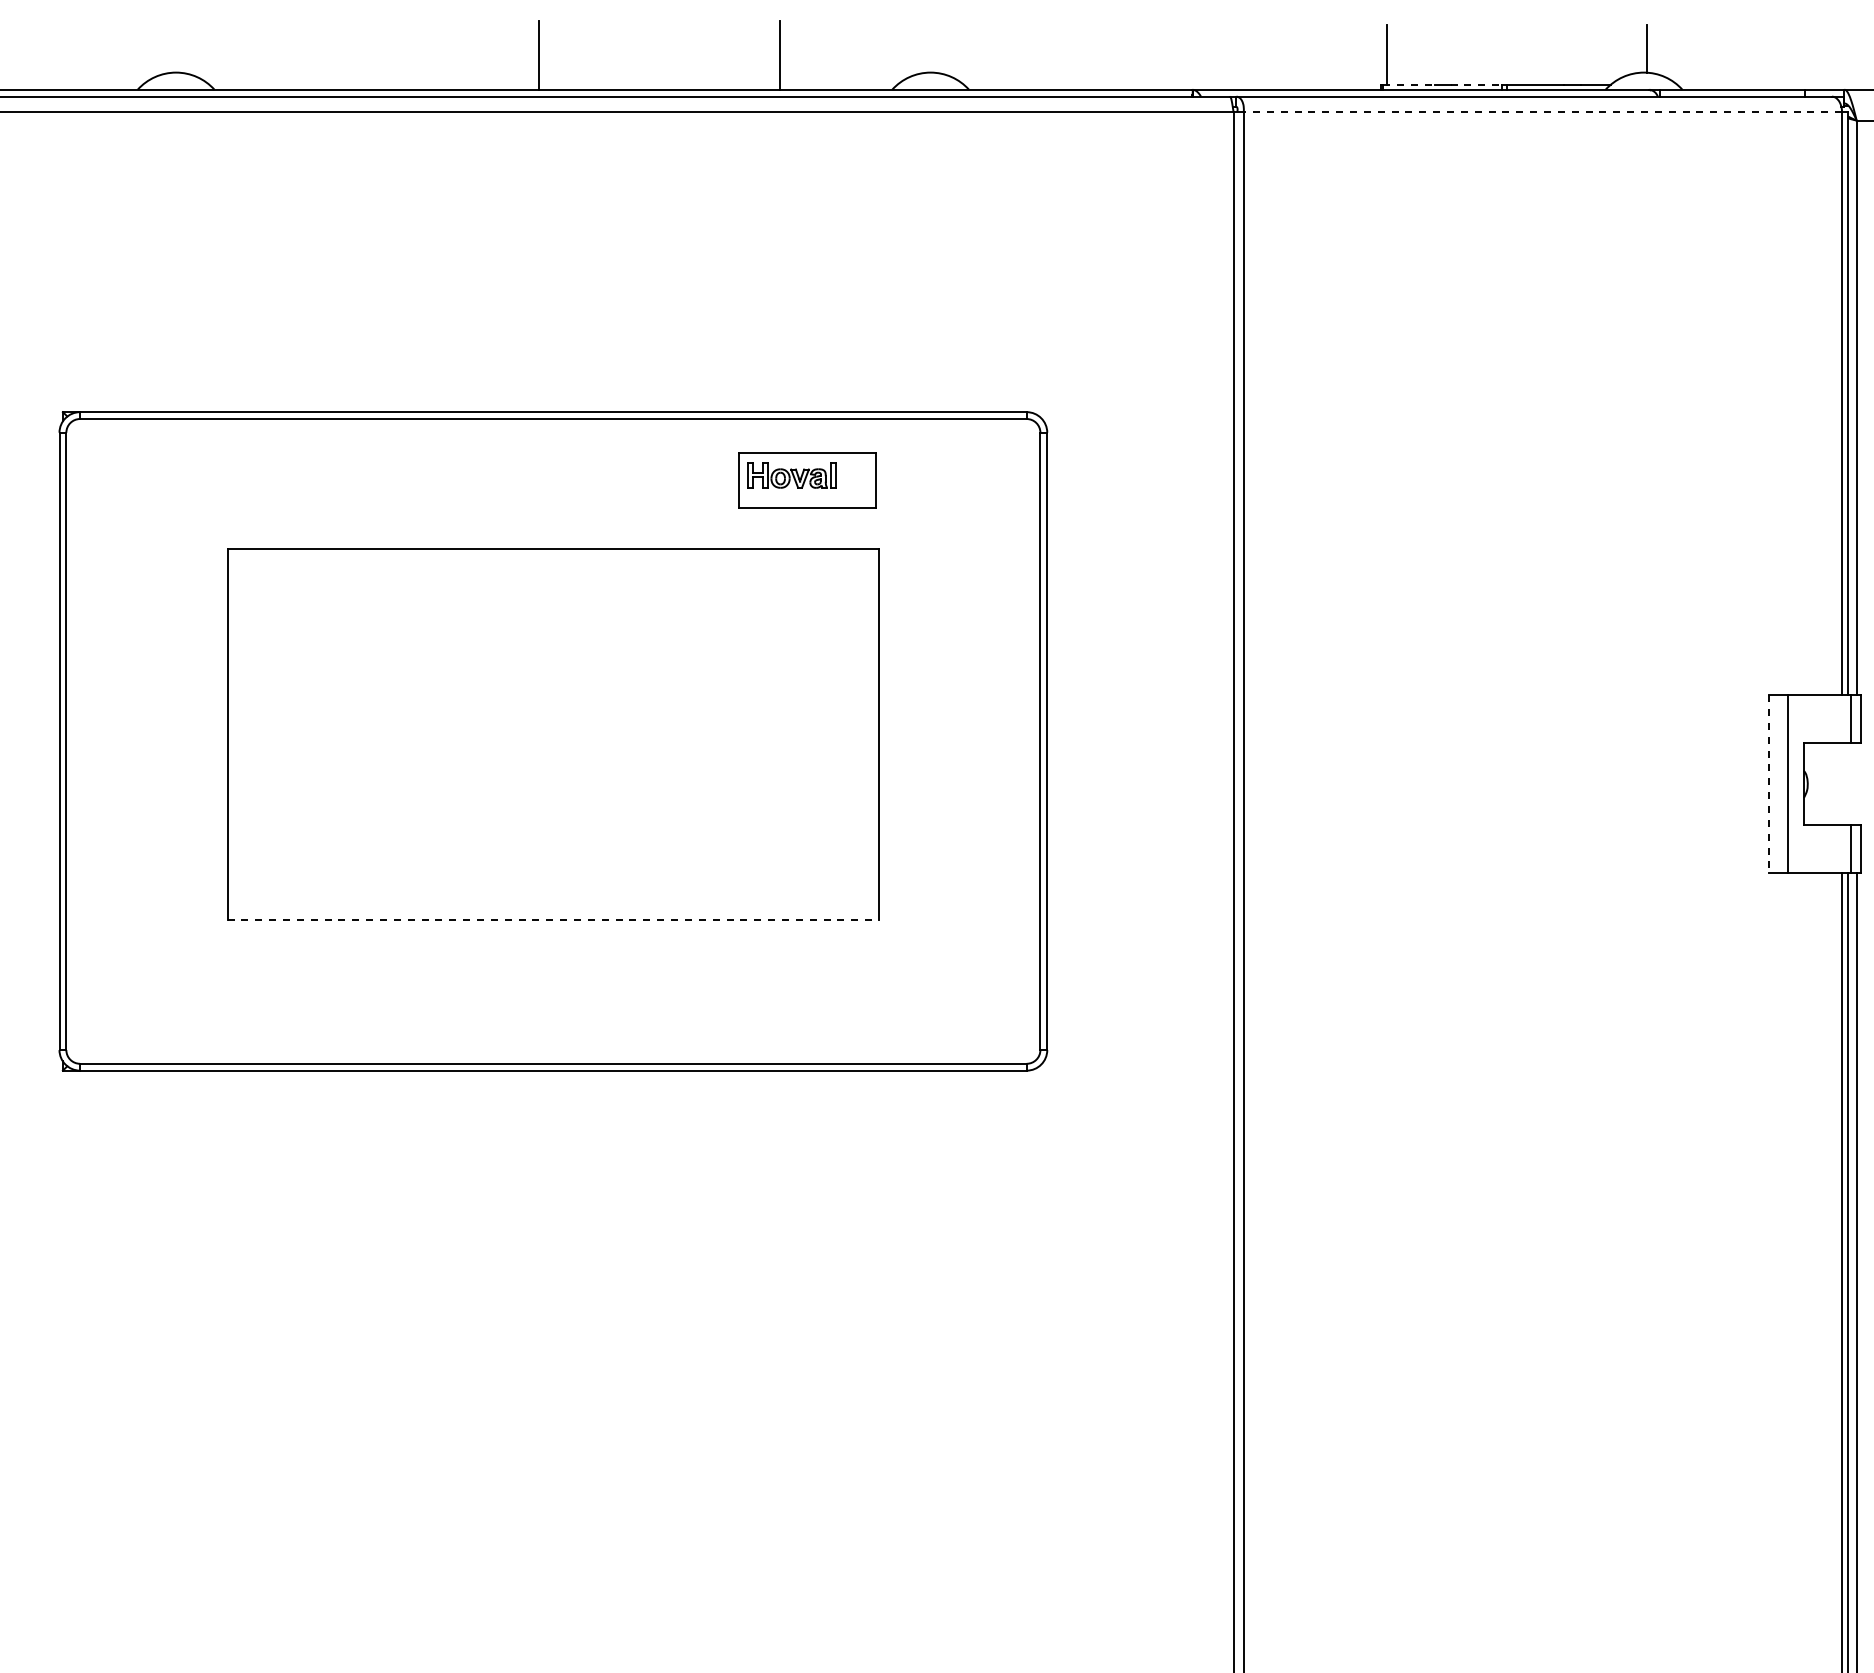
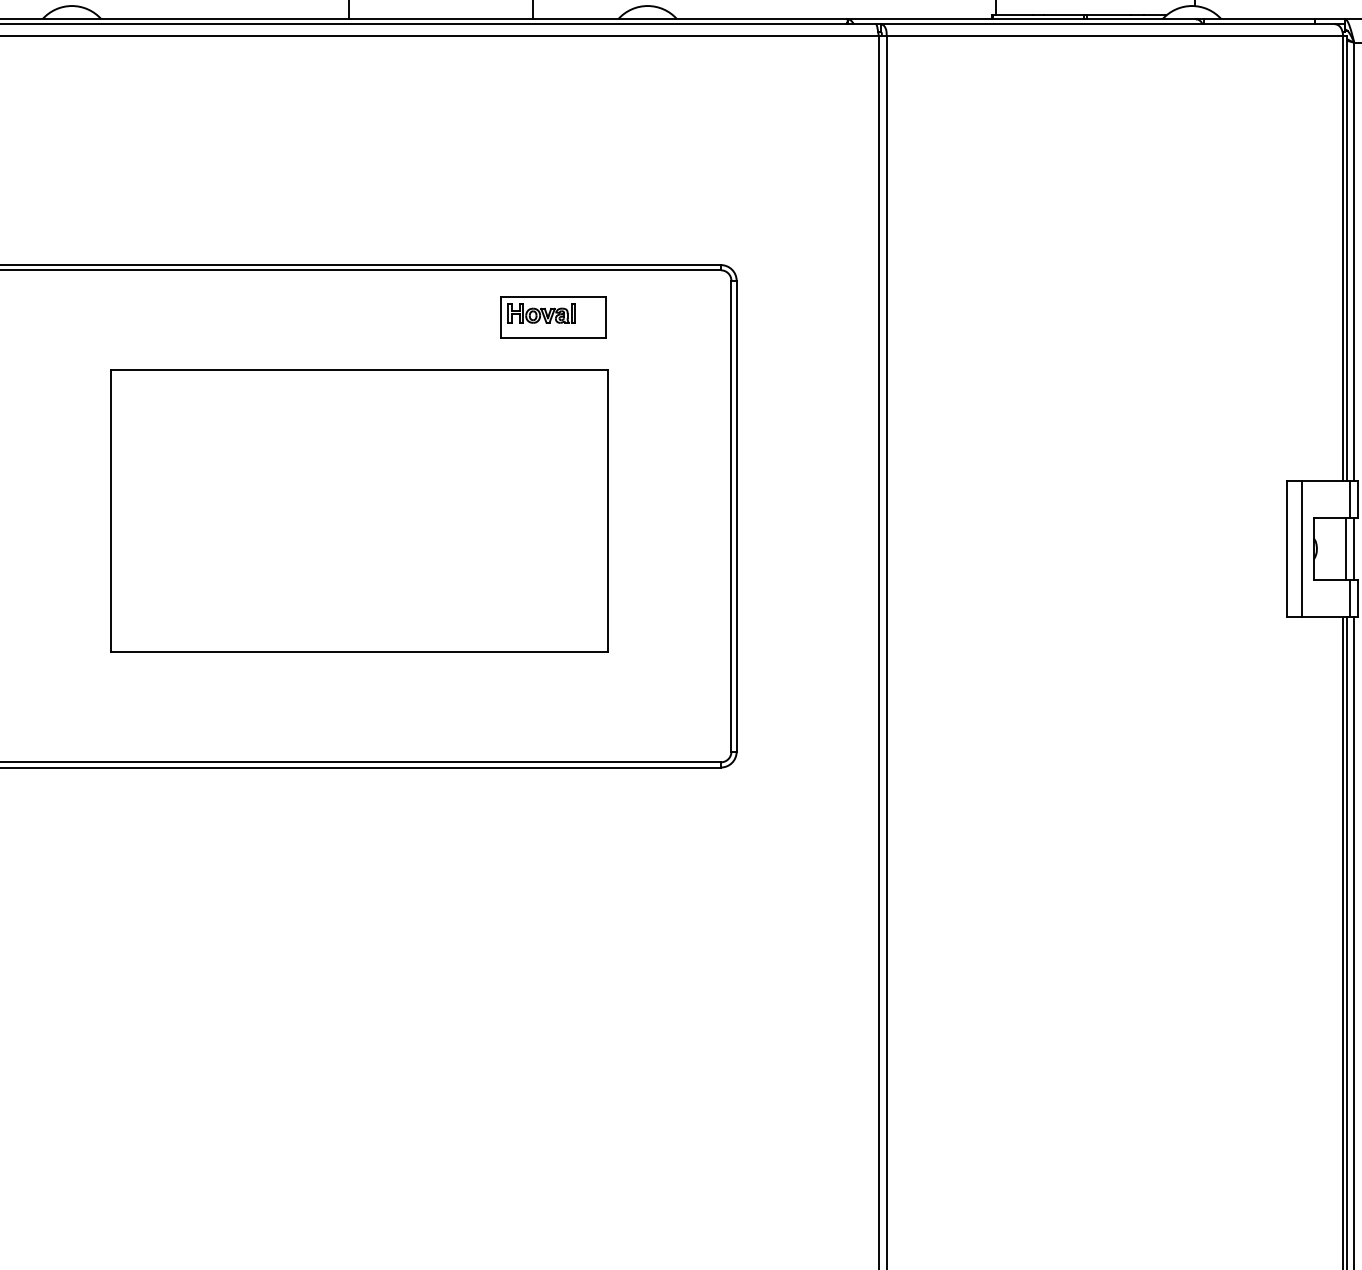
line: (1409, 84) -> (1013, 15), dashed -> solid
line: (1476, 84) -> (1064, 15), dashed -> solid
line: (1542, 112) -> (1114, 36), dashed -> solid
line: (1768, 784) -> (1286, 549), dashed -> solid
line: (1845, 784) -> (1345, 549), added
line: (1856, 784) -> (1354, 549), added
line: (553, 919) -> (359, 652), dashed -> solid

